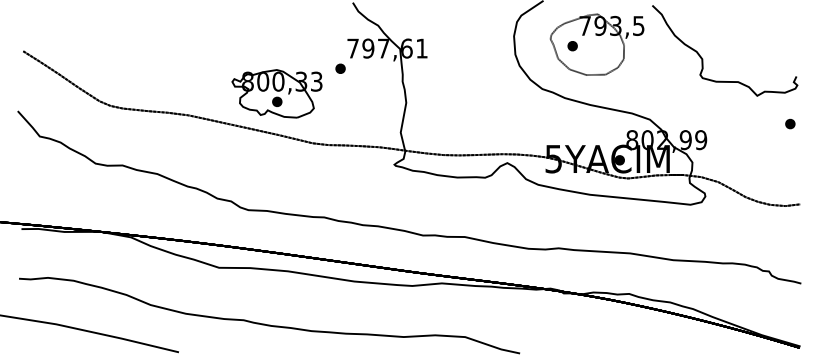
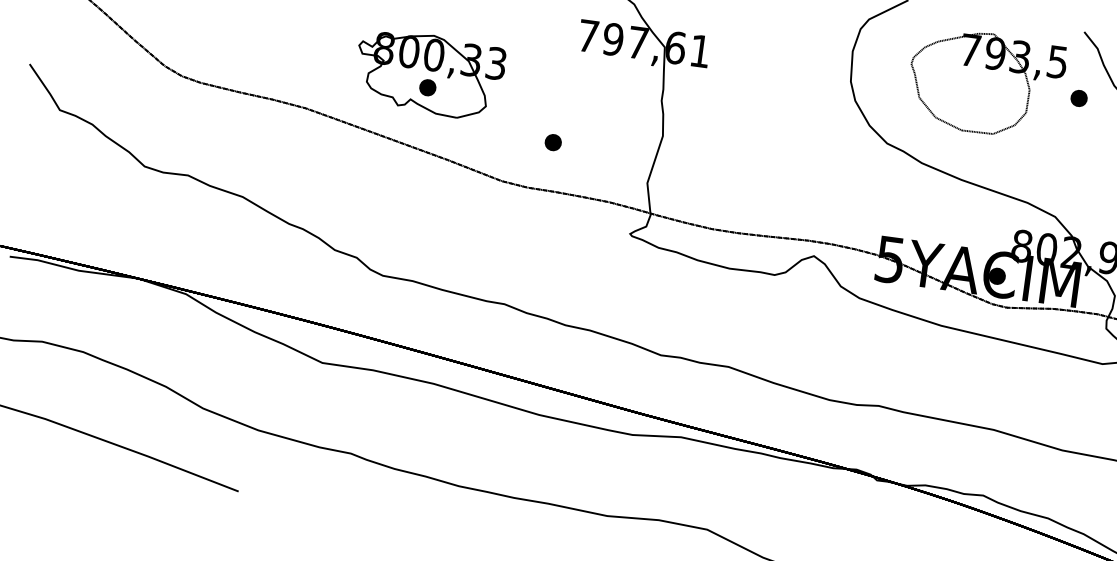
part: (572, 46) -> (1078, 98), moved
part: (340, 68) -> (553, 142), moved
part: (276, 93) -> (428, 73), moved

